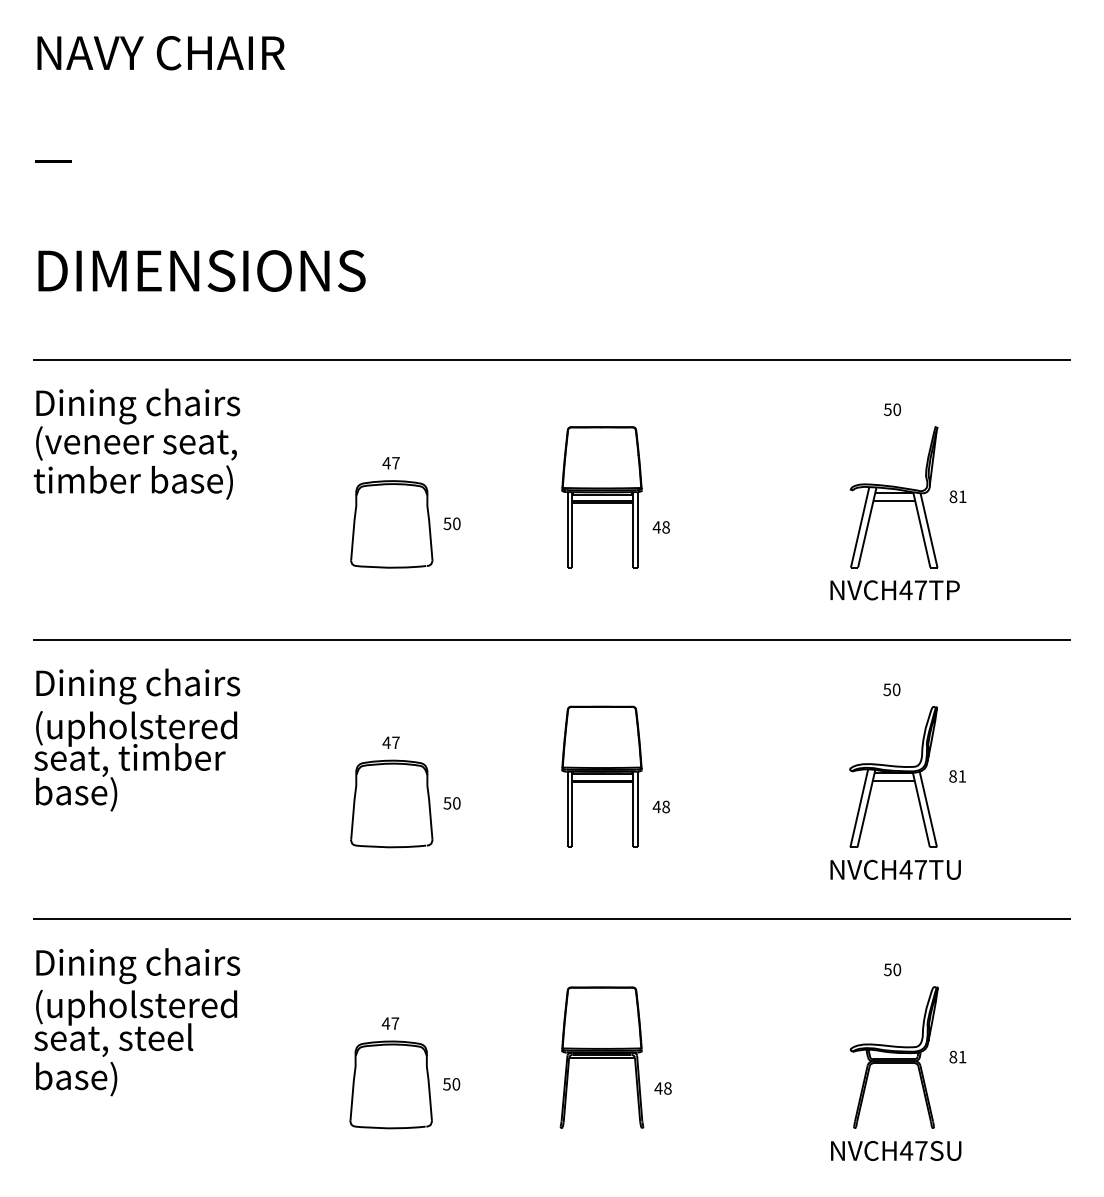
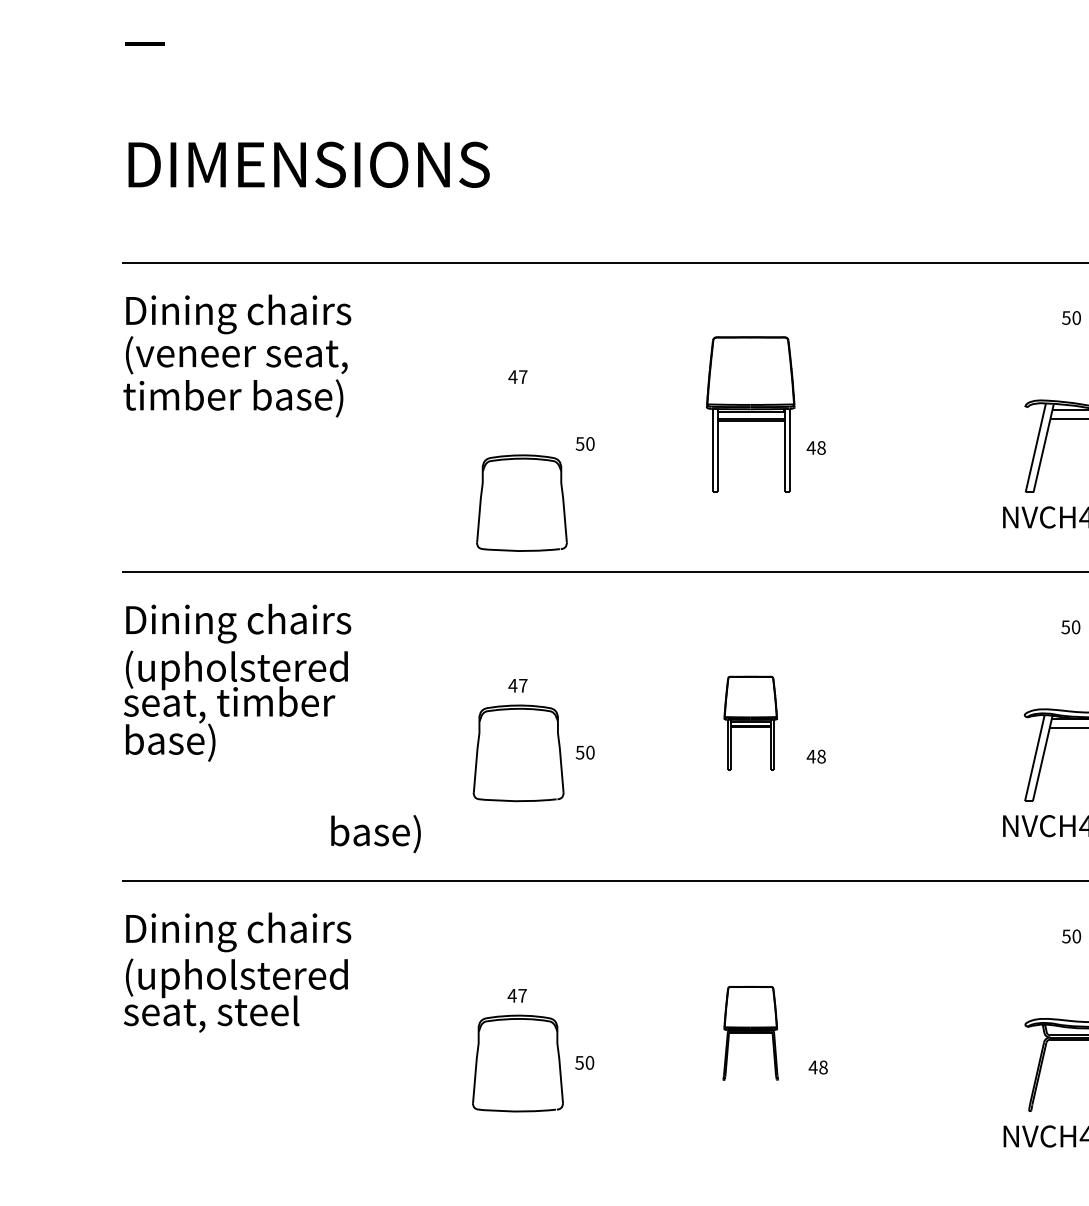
part: (391, 524) -> (521, 503), moved
part: (601, 776) -> (750, 723), size x0.6
part: (601, 1057) -> (750, 1033), size x0.6
text: (76, 1079) -> (375, 834), moved

